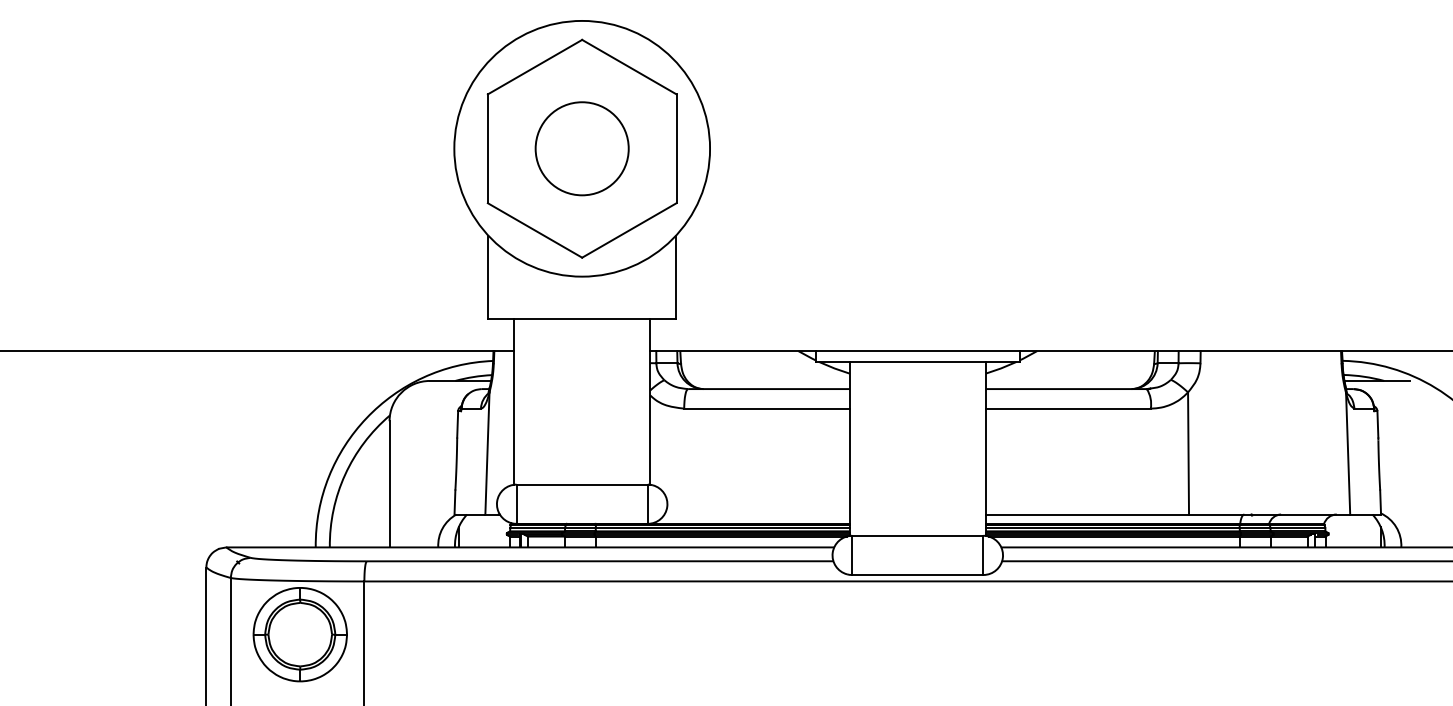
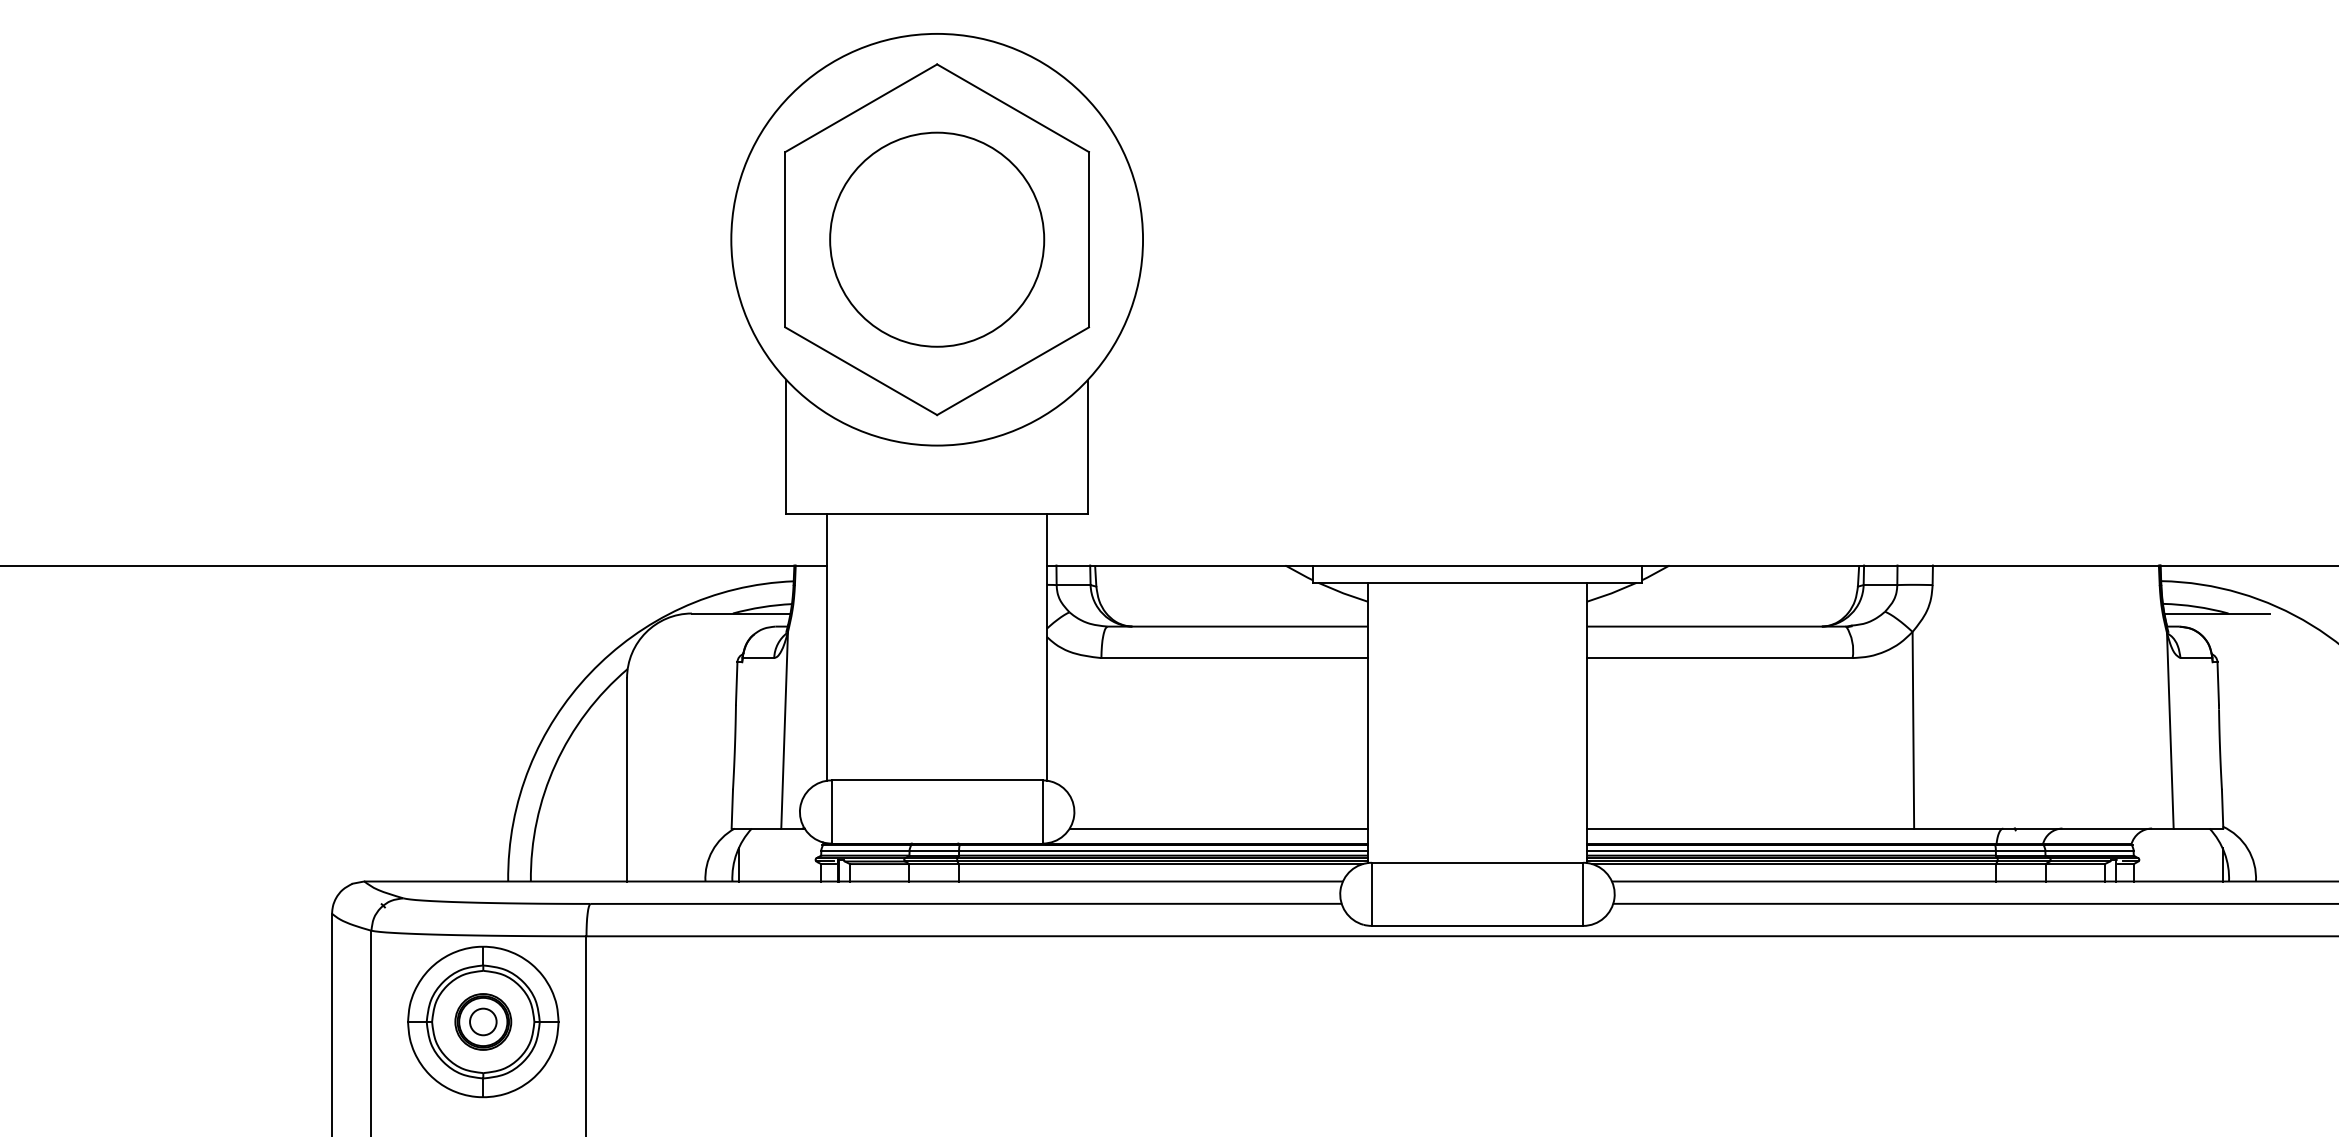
circle: (581, 148) -> (936, 239), size x1.43
line: (756, 514) -> (1217, 828), added
part: (300, 634) -> (483, 1021), added

